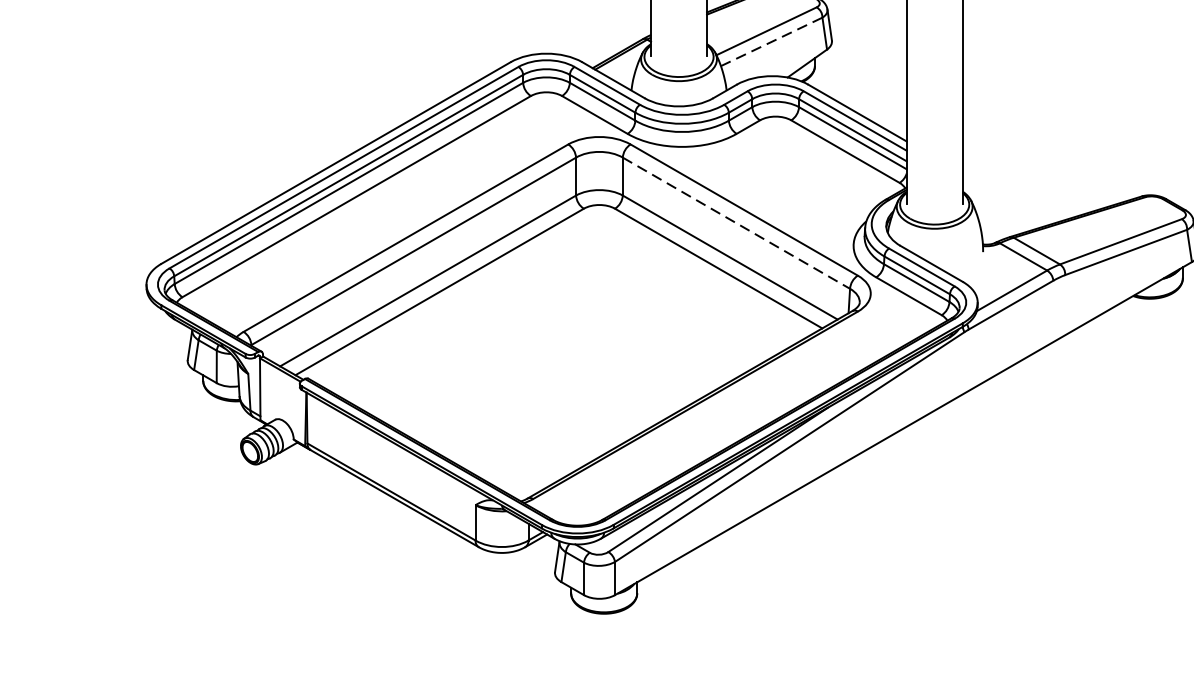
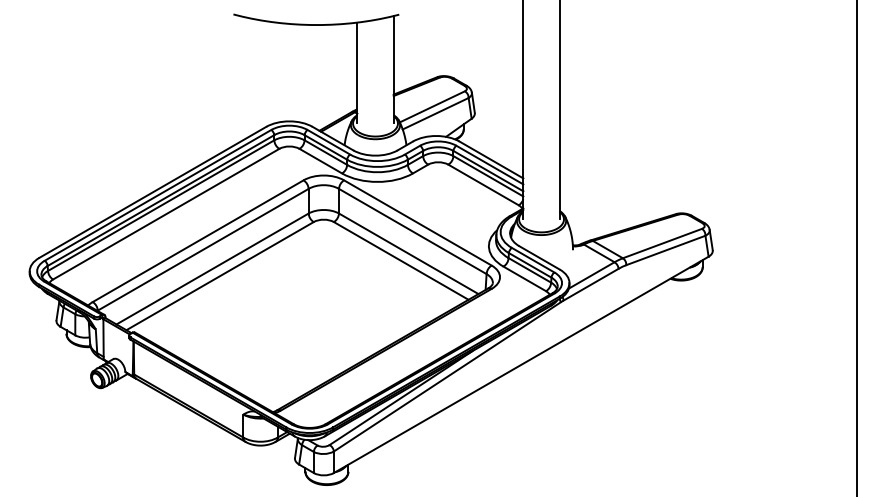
line: (771, 41) -> (435, 113), dashed -> solid
line: (737, 223) -> (413, 231), dashed -> solid

